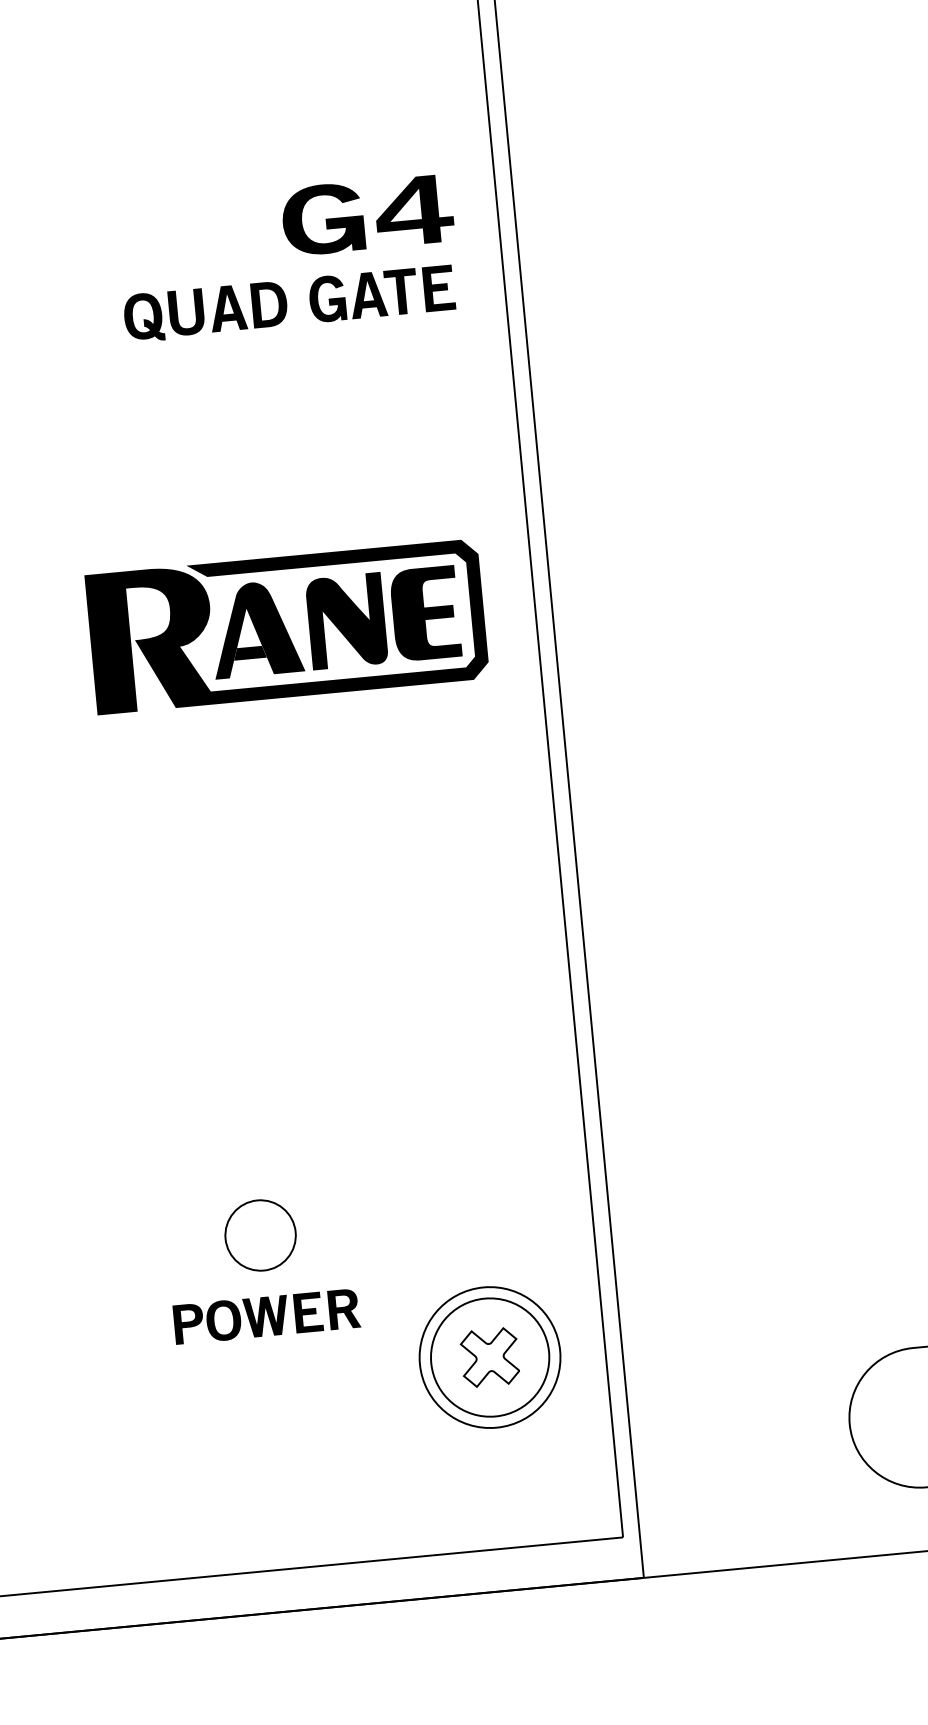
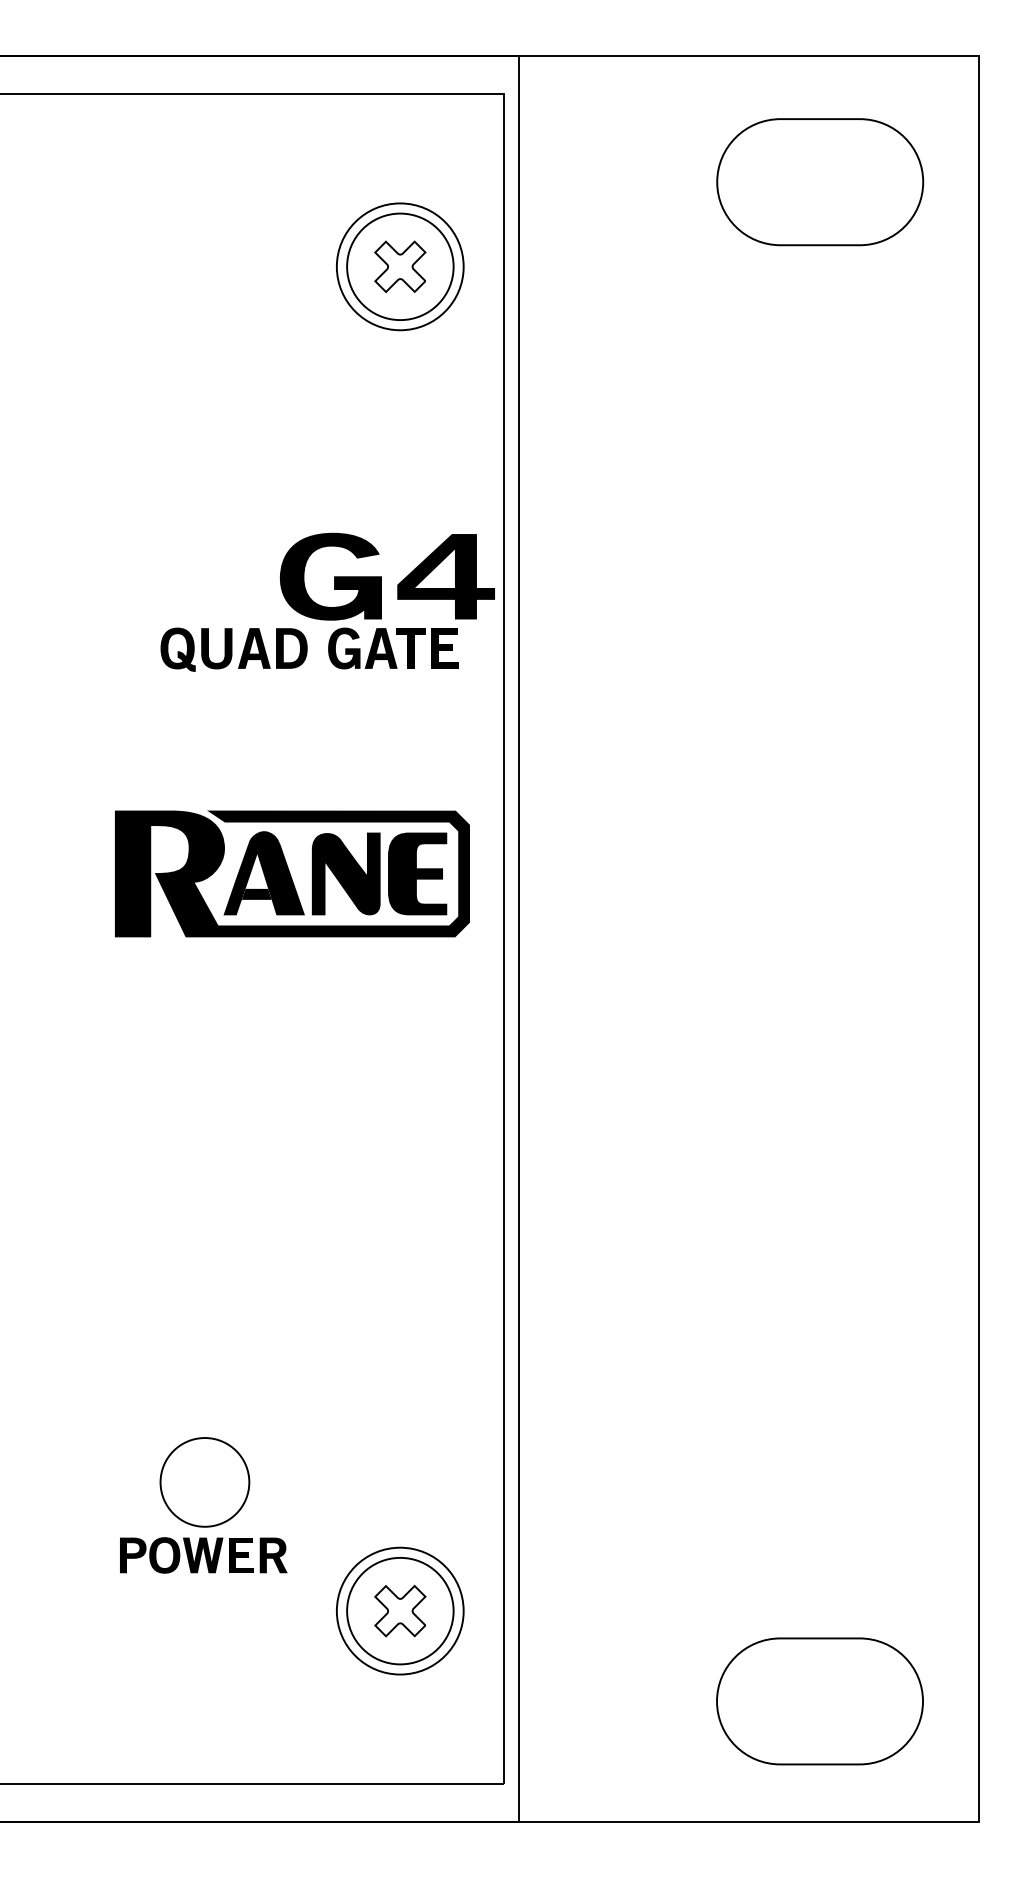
part: (367, 214) -> (387, 576), size x1.4
part: (287, 626) -> (292, 873), moved
circle: (260, 1234) -> (204, 1481), size x1.4

